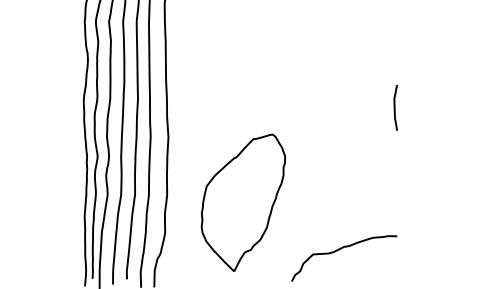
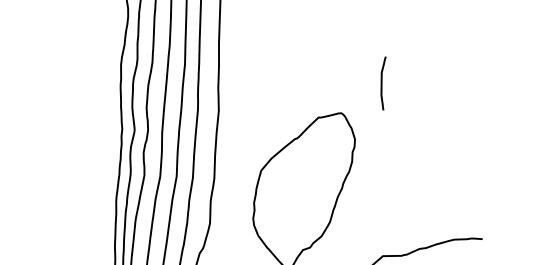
curve: (395, 107) -> (382, 83), moved

